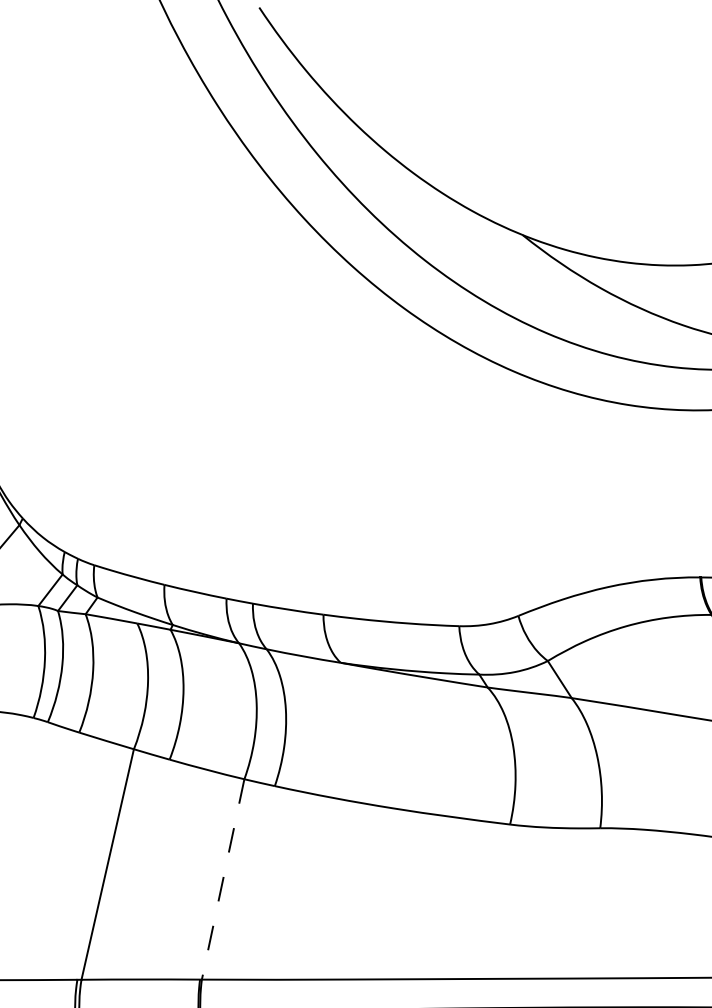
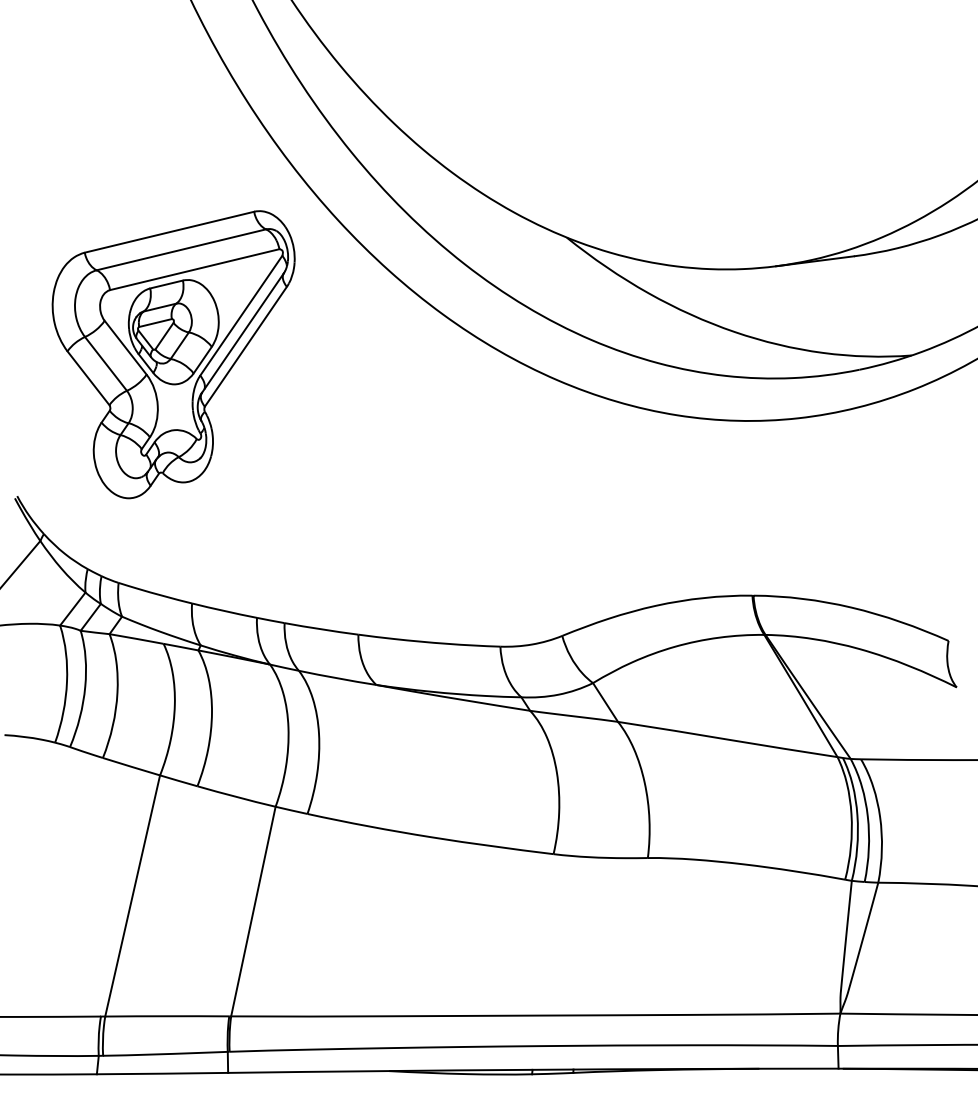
part: (146, 346) -> (173, 354), added
line: (223, 880) -> (253, 912), dashed -> solid

